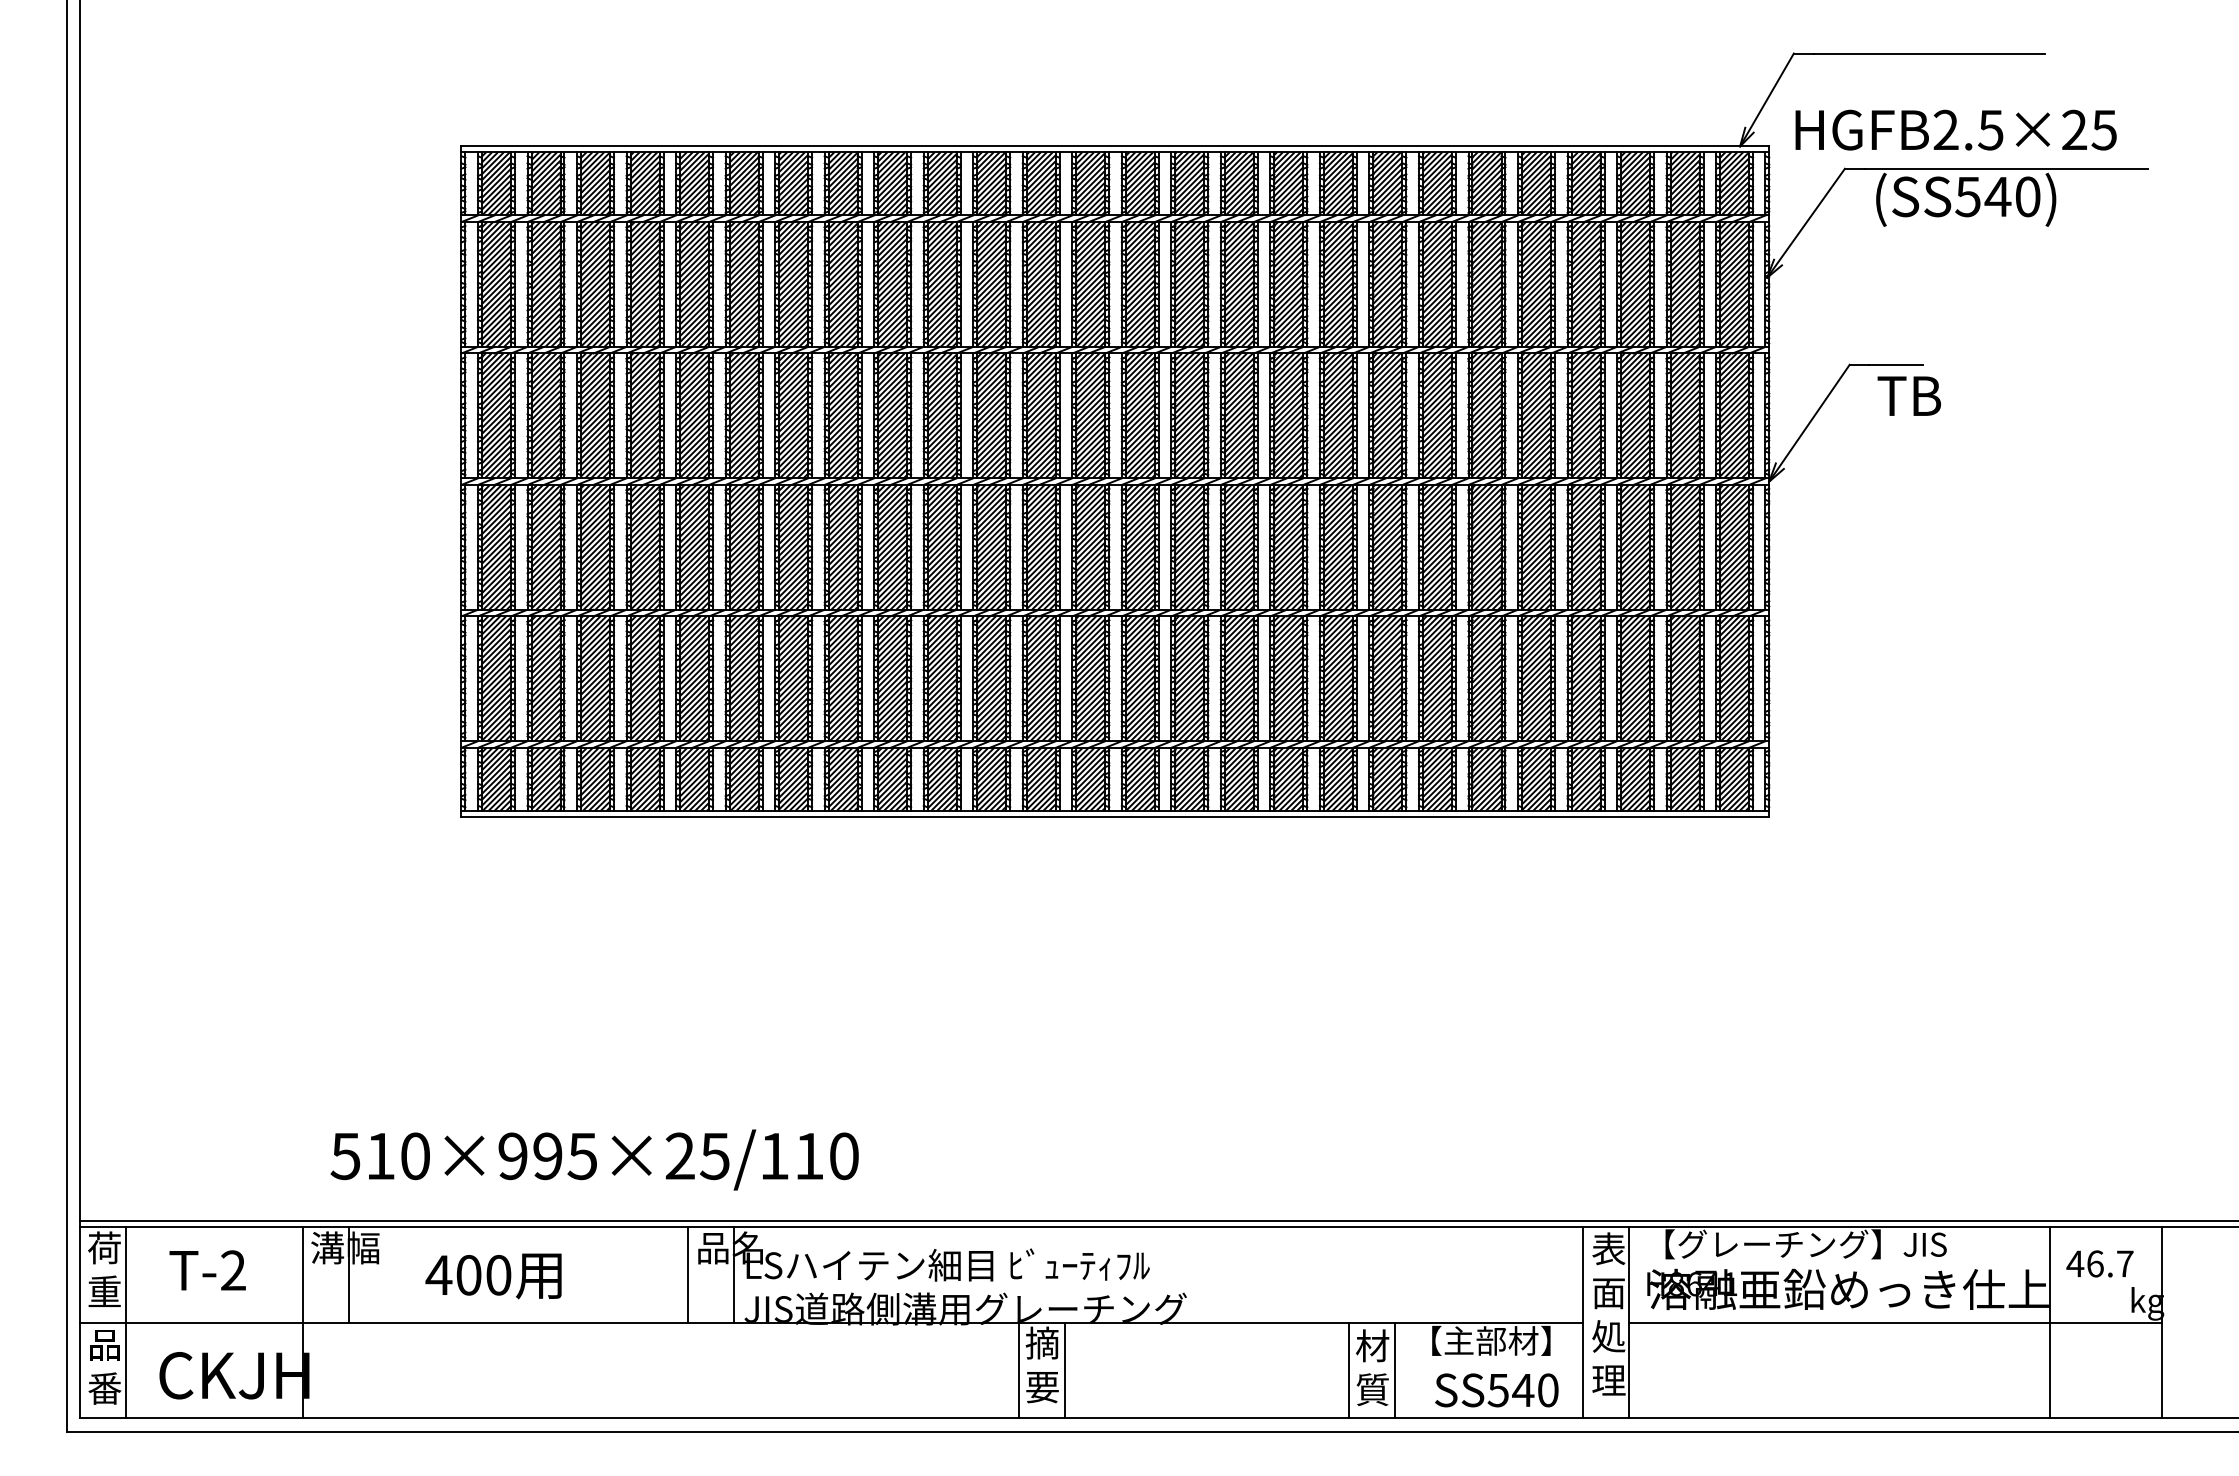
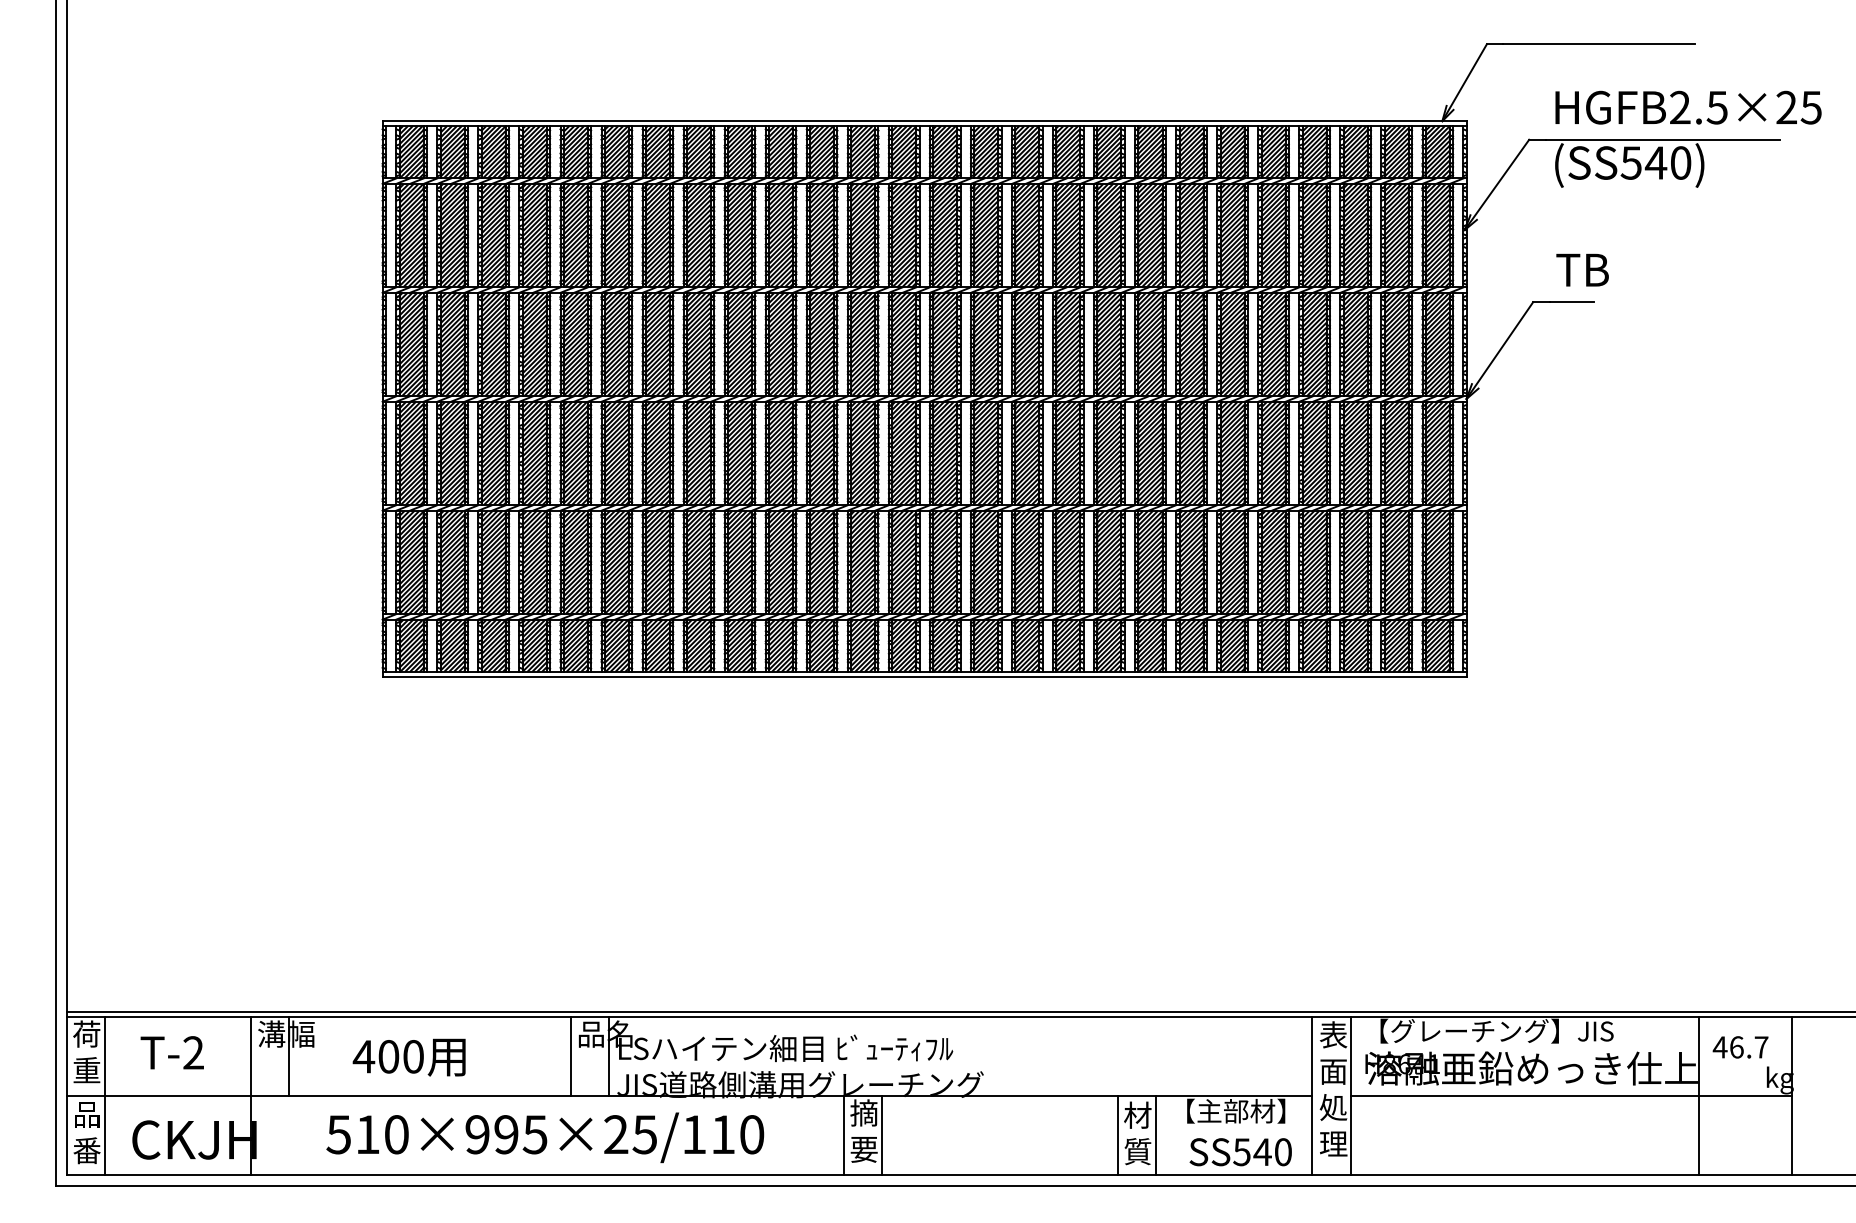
text: (1955, 129) -> (1688, 107), moved
text: (1908, 395) -> (1581, 269), moved
text: (594, 1159) -> (545, 1137), moved

